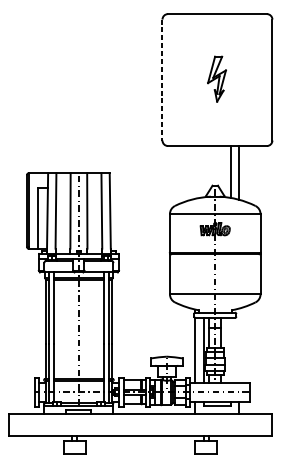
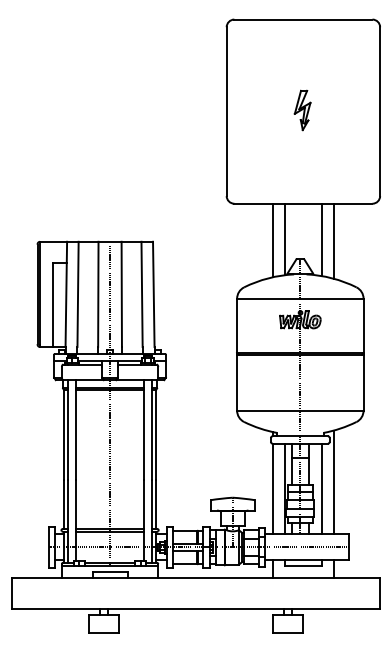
part: (216, 79) -> (302, 110), size x0.62
line: (162, 80) -> (226, 112), dashed -> solid
line: (204, 171) -> (285, 239), added
line: (195, 172) -> (272, 240), added
line: (239, 345) -> (334, 482), added
line: (230, 350) -> (321, 488), added

